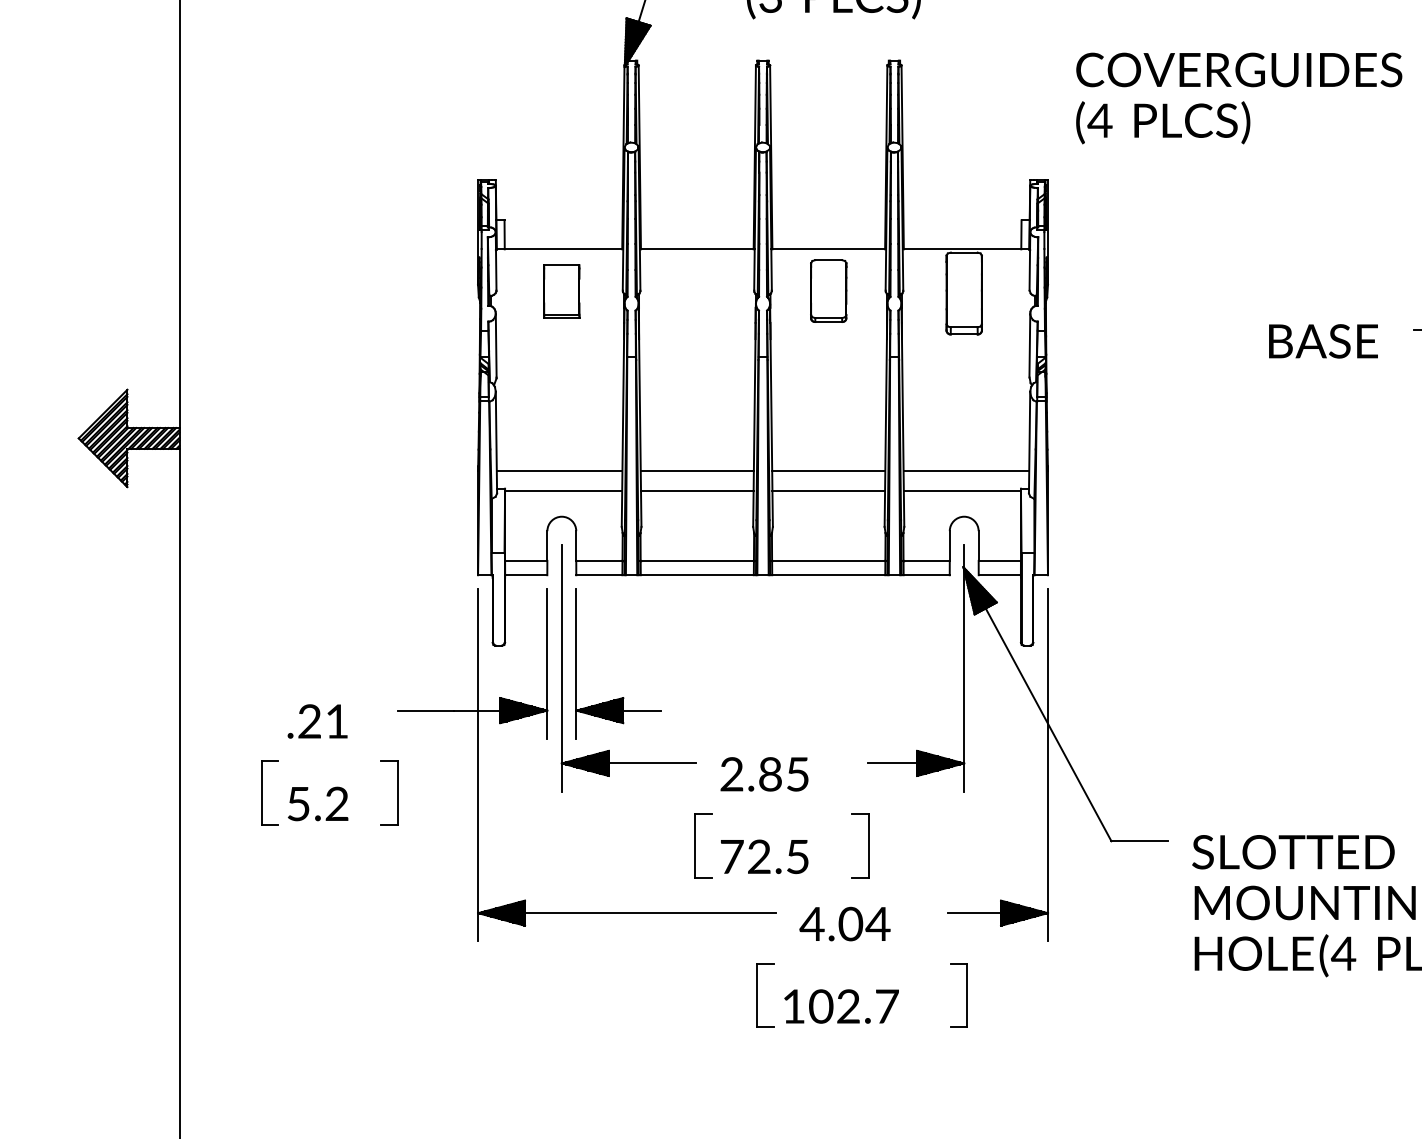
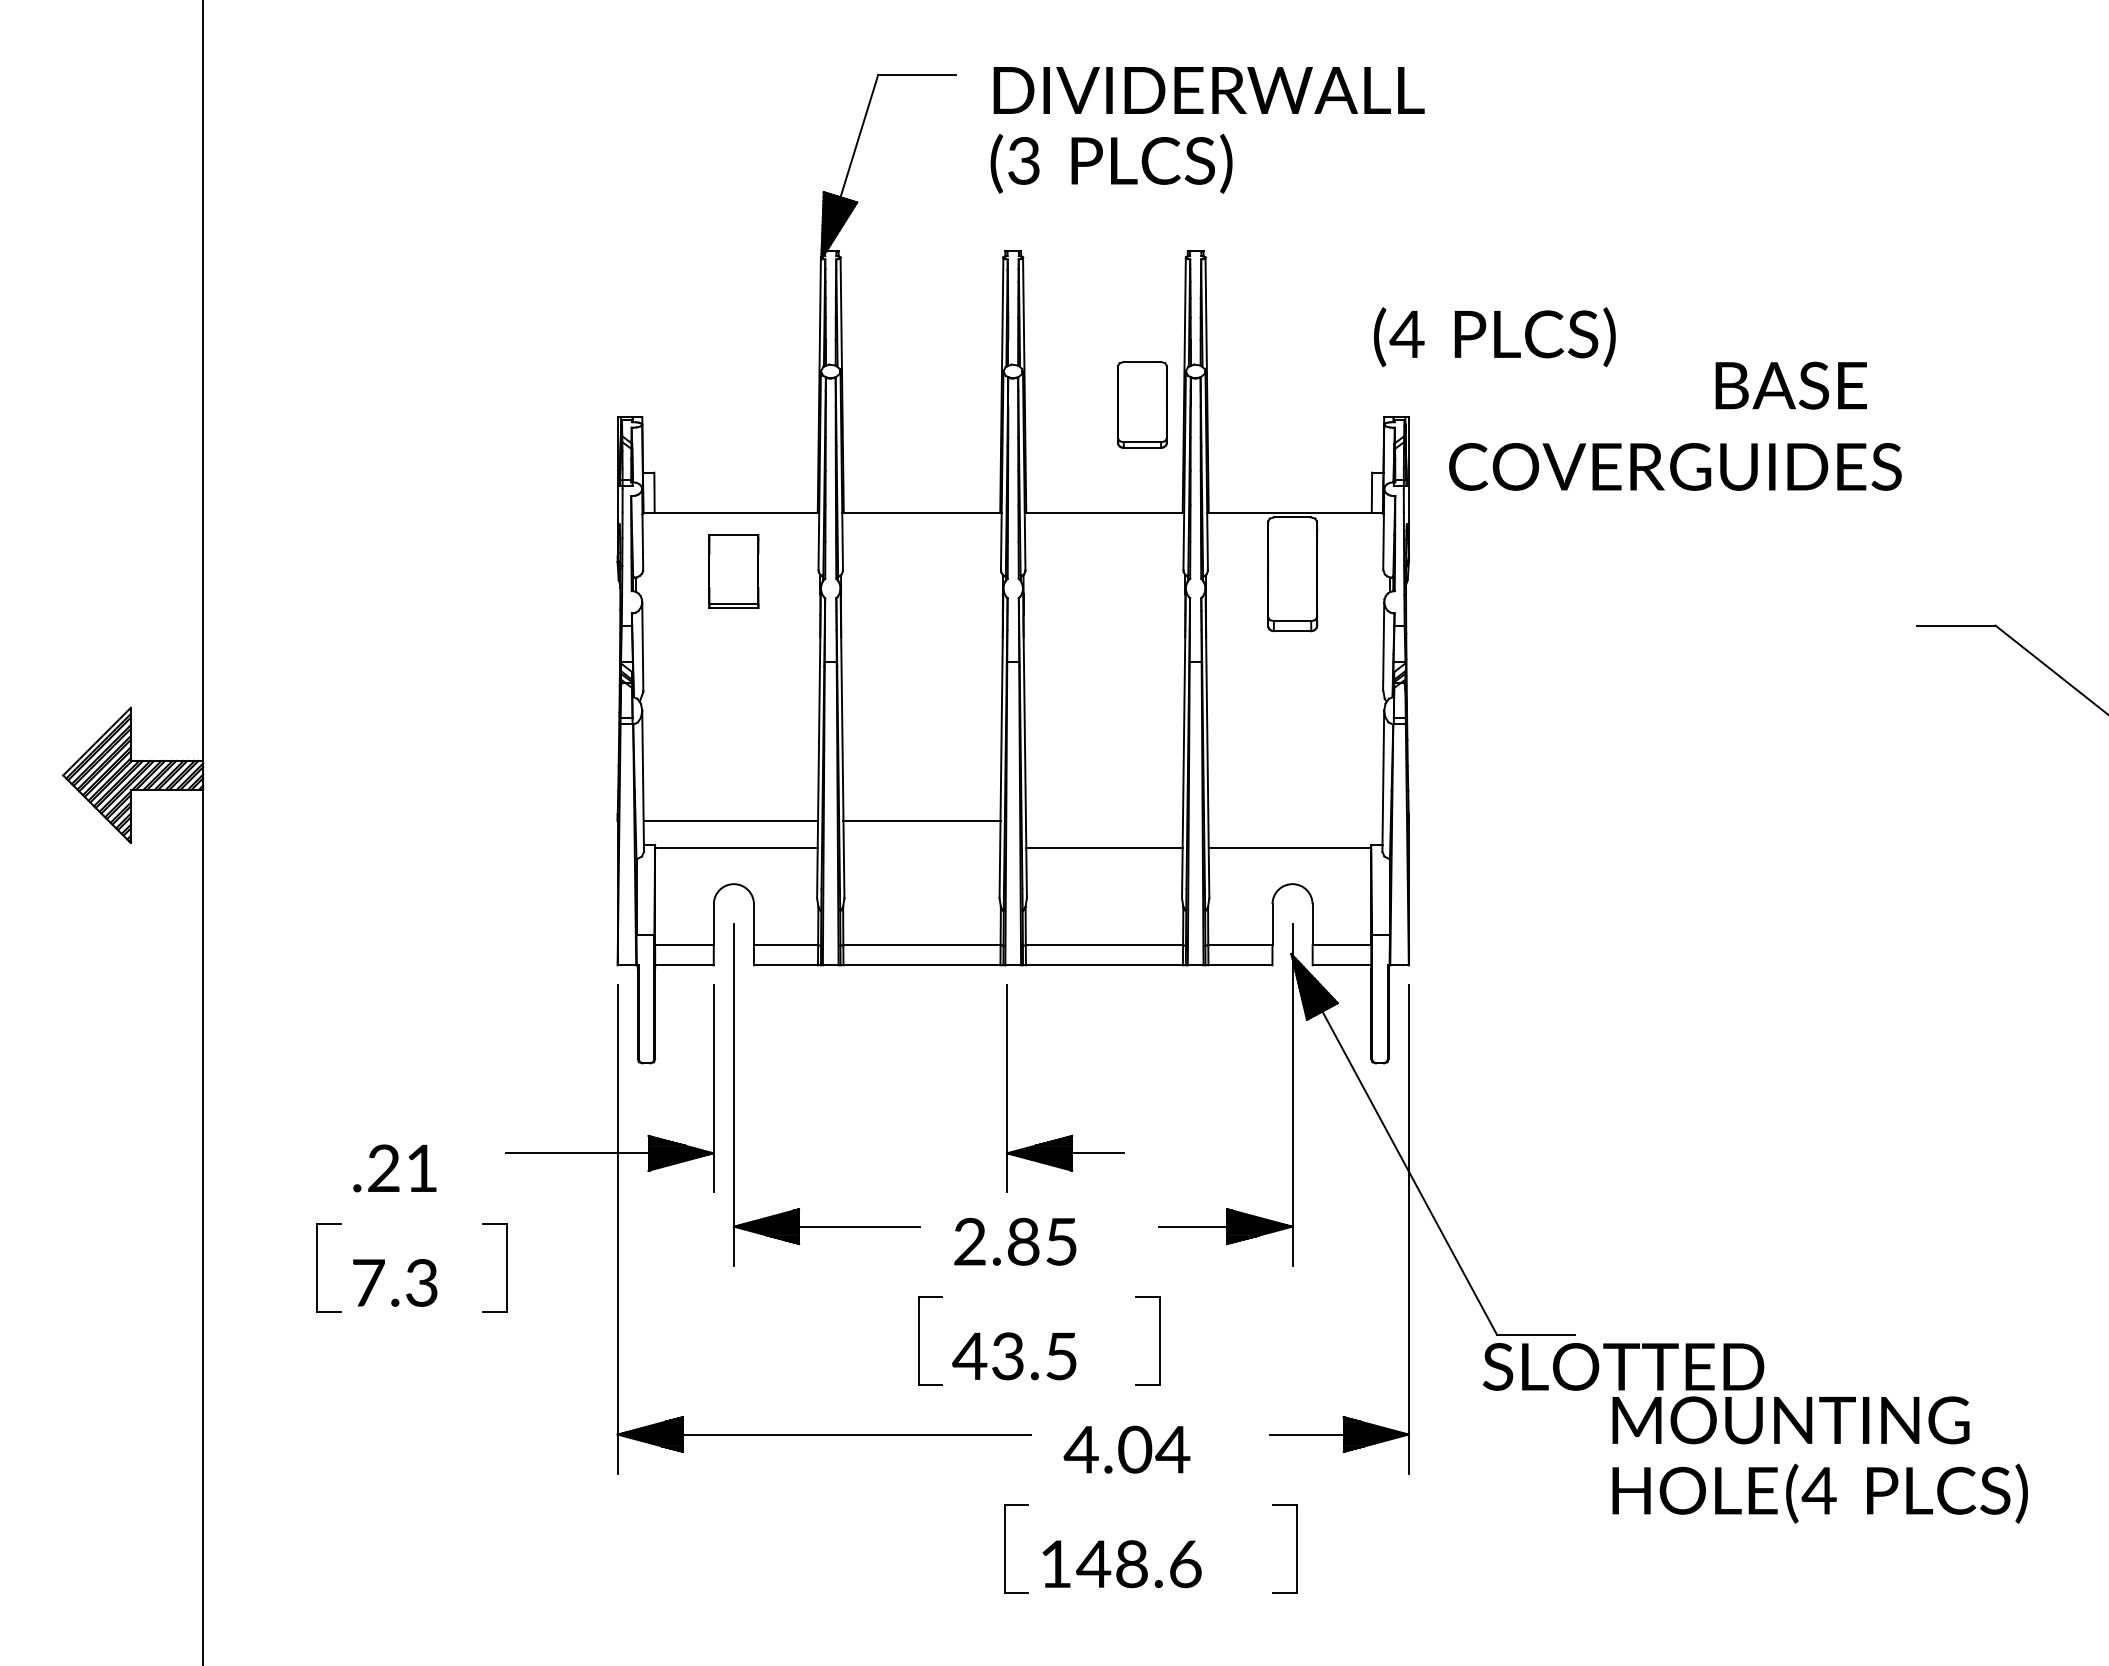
text: (1239, 69) -> (1675, 466), moved
text: (1162, 122) -> (1494, 337), moved
part: (828, 290) -> (1142, 404), moved
text: (1322, 341) -> (1790, 385), moved
line: (828, 470) -> (1103, 820), removed
line: (966, 470) -> (1295, 820), removed
line: (696, 491) -> (921, 848), removed
part: (623, 697) -> (1072, 1134), moved
text: (318, 803) -> (395, 1282), 5.2 -> 7.3
text: (1293, 851) -> (1623, 1366), moved
text: (744, 856) -> (987, 1356), 72.5 -> 43.5
text: (853, 1006) -> (1138, 1564), 102.7 -> 148.6

